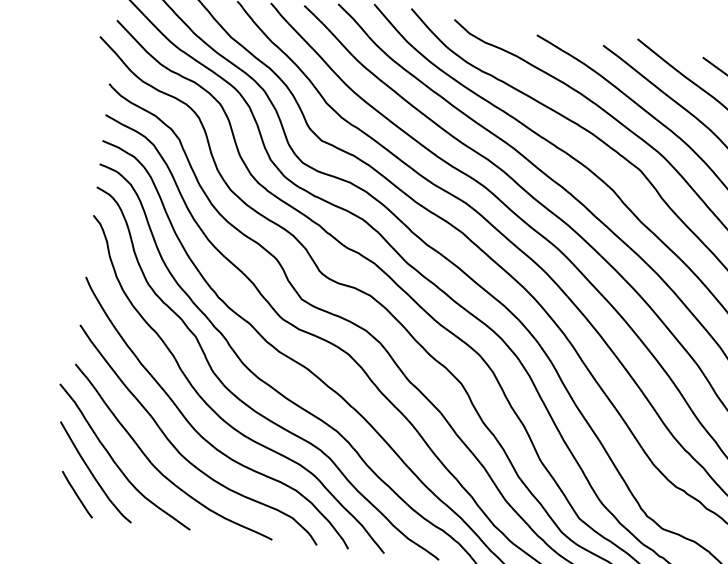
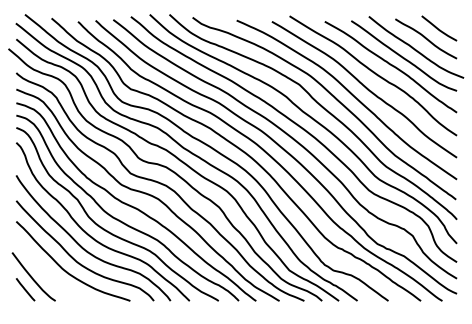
curve: (117, 462) -> (44, 270), removed

